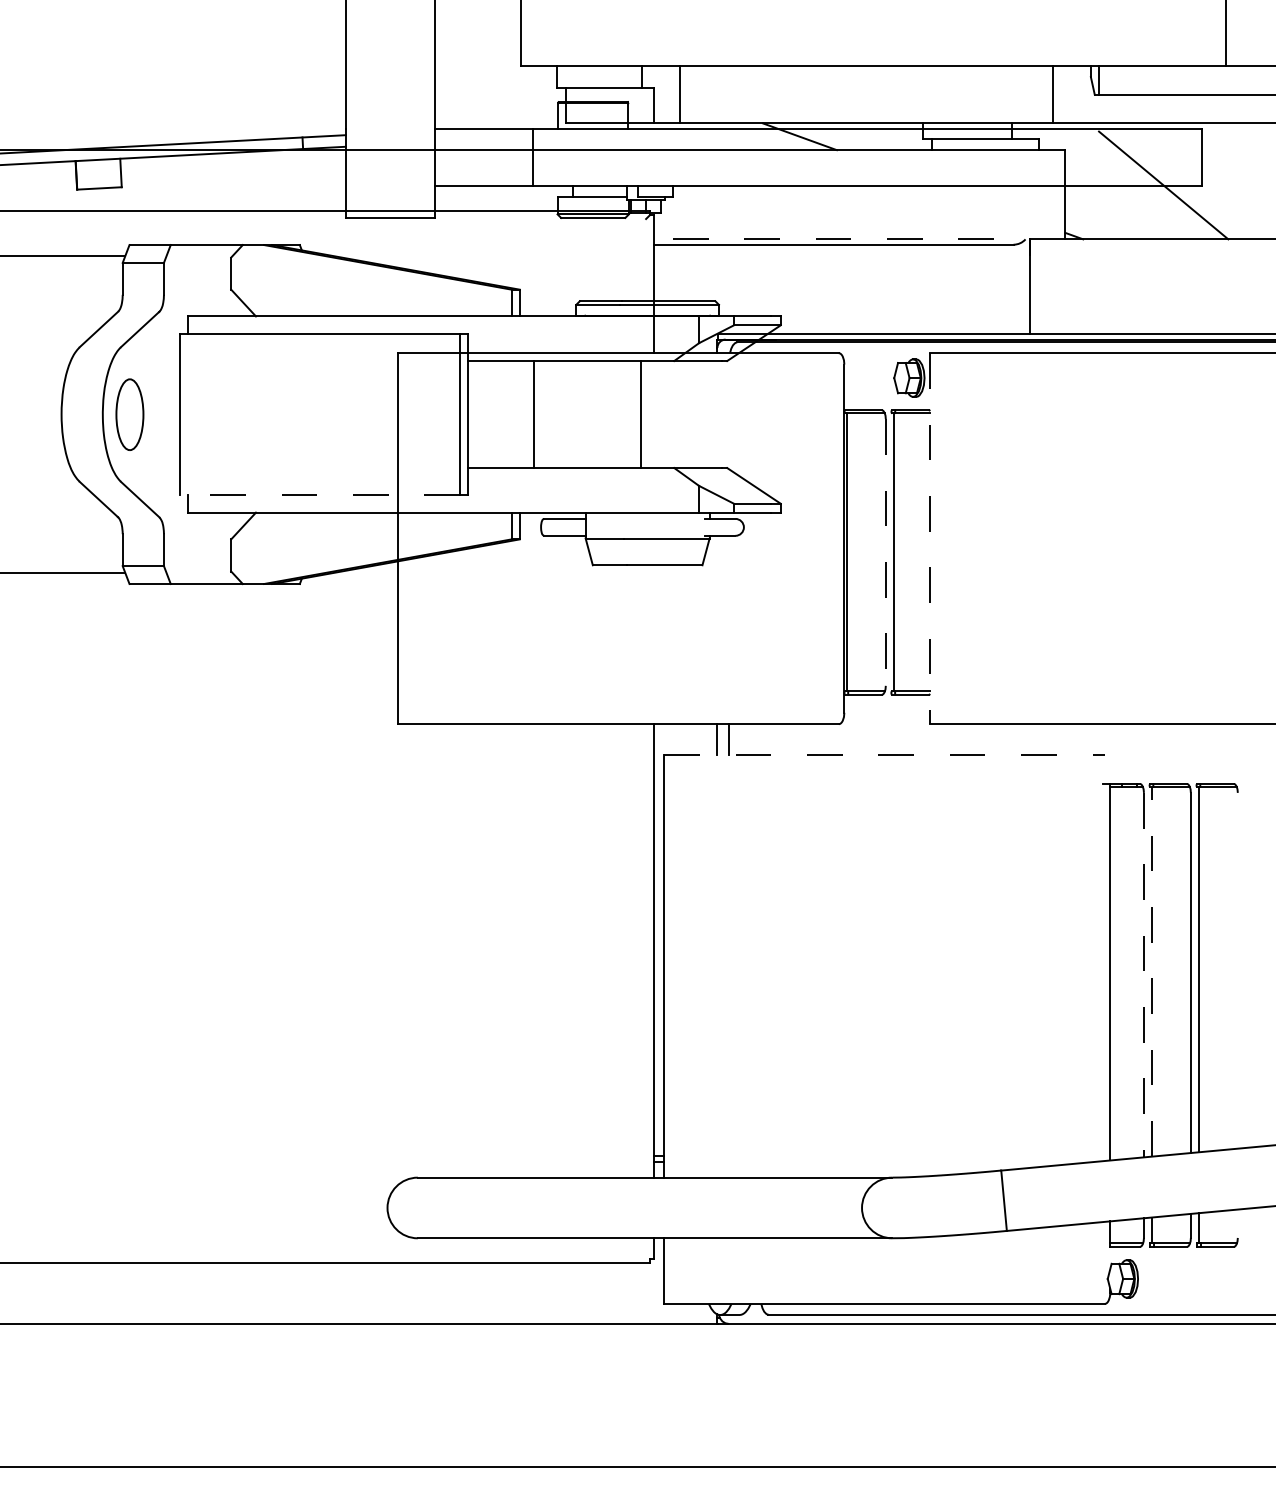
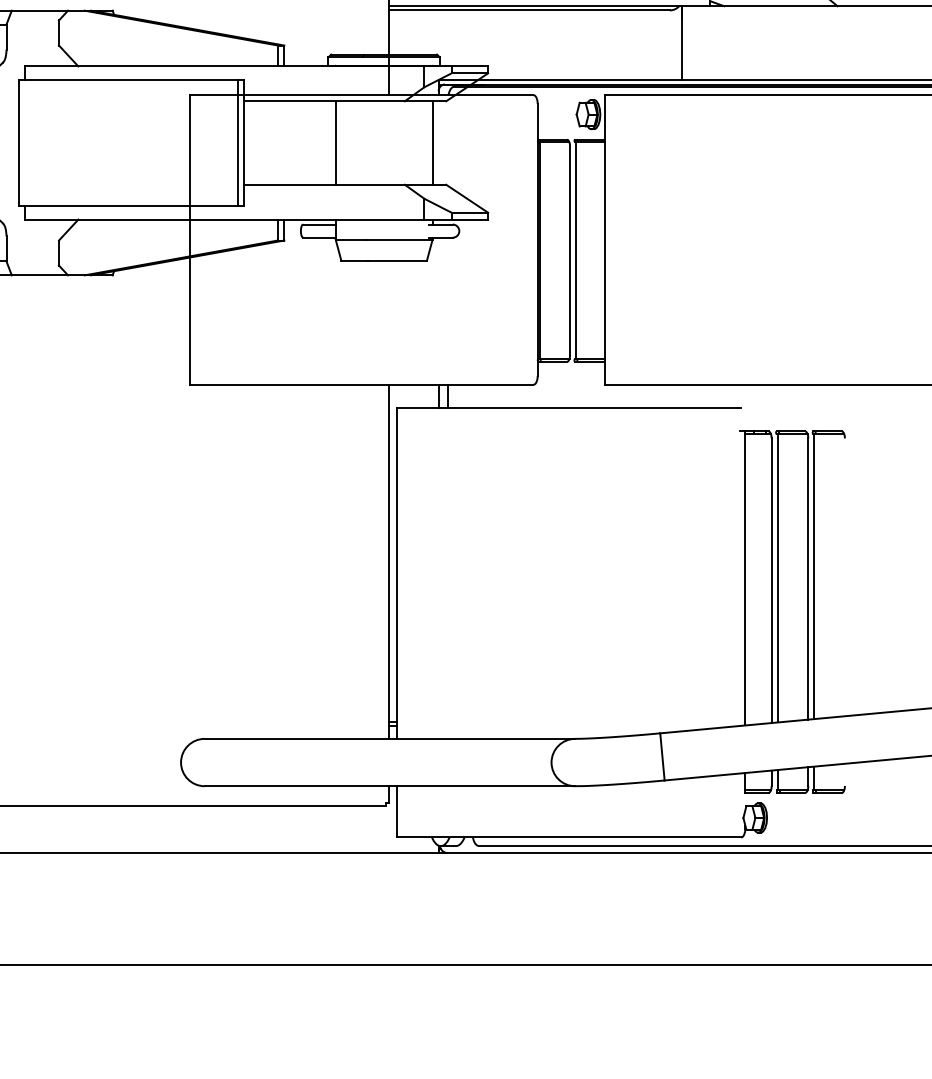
line: (859, 239) -> (549, 6), dashed -> solid
line: (533, 414) -> (335, 143), moved
line: (640, 414) -> (432, 143), moved
line: (319, 494) -> (127, 205), dashed -> solid
line: (930, 538) -> (605, 239), dashed -> solid
line: (885, 553) -> (569, 251), dashed -> solid
line: (885, 754) -> (569, 408), dashed -> solid
line: (1151, 971) -> (777, 577), dashed -> solid
line: (1143, 975) -> (771, 581), dashed -> solid

